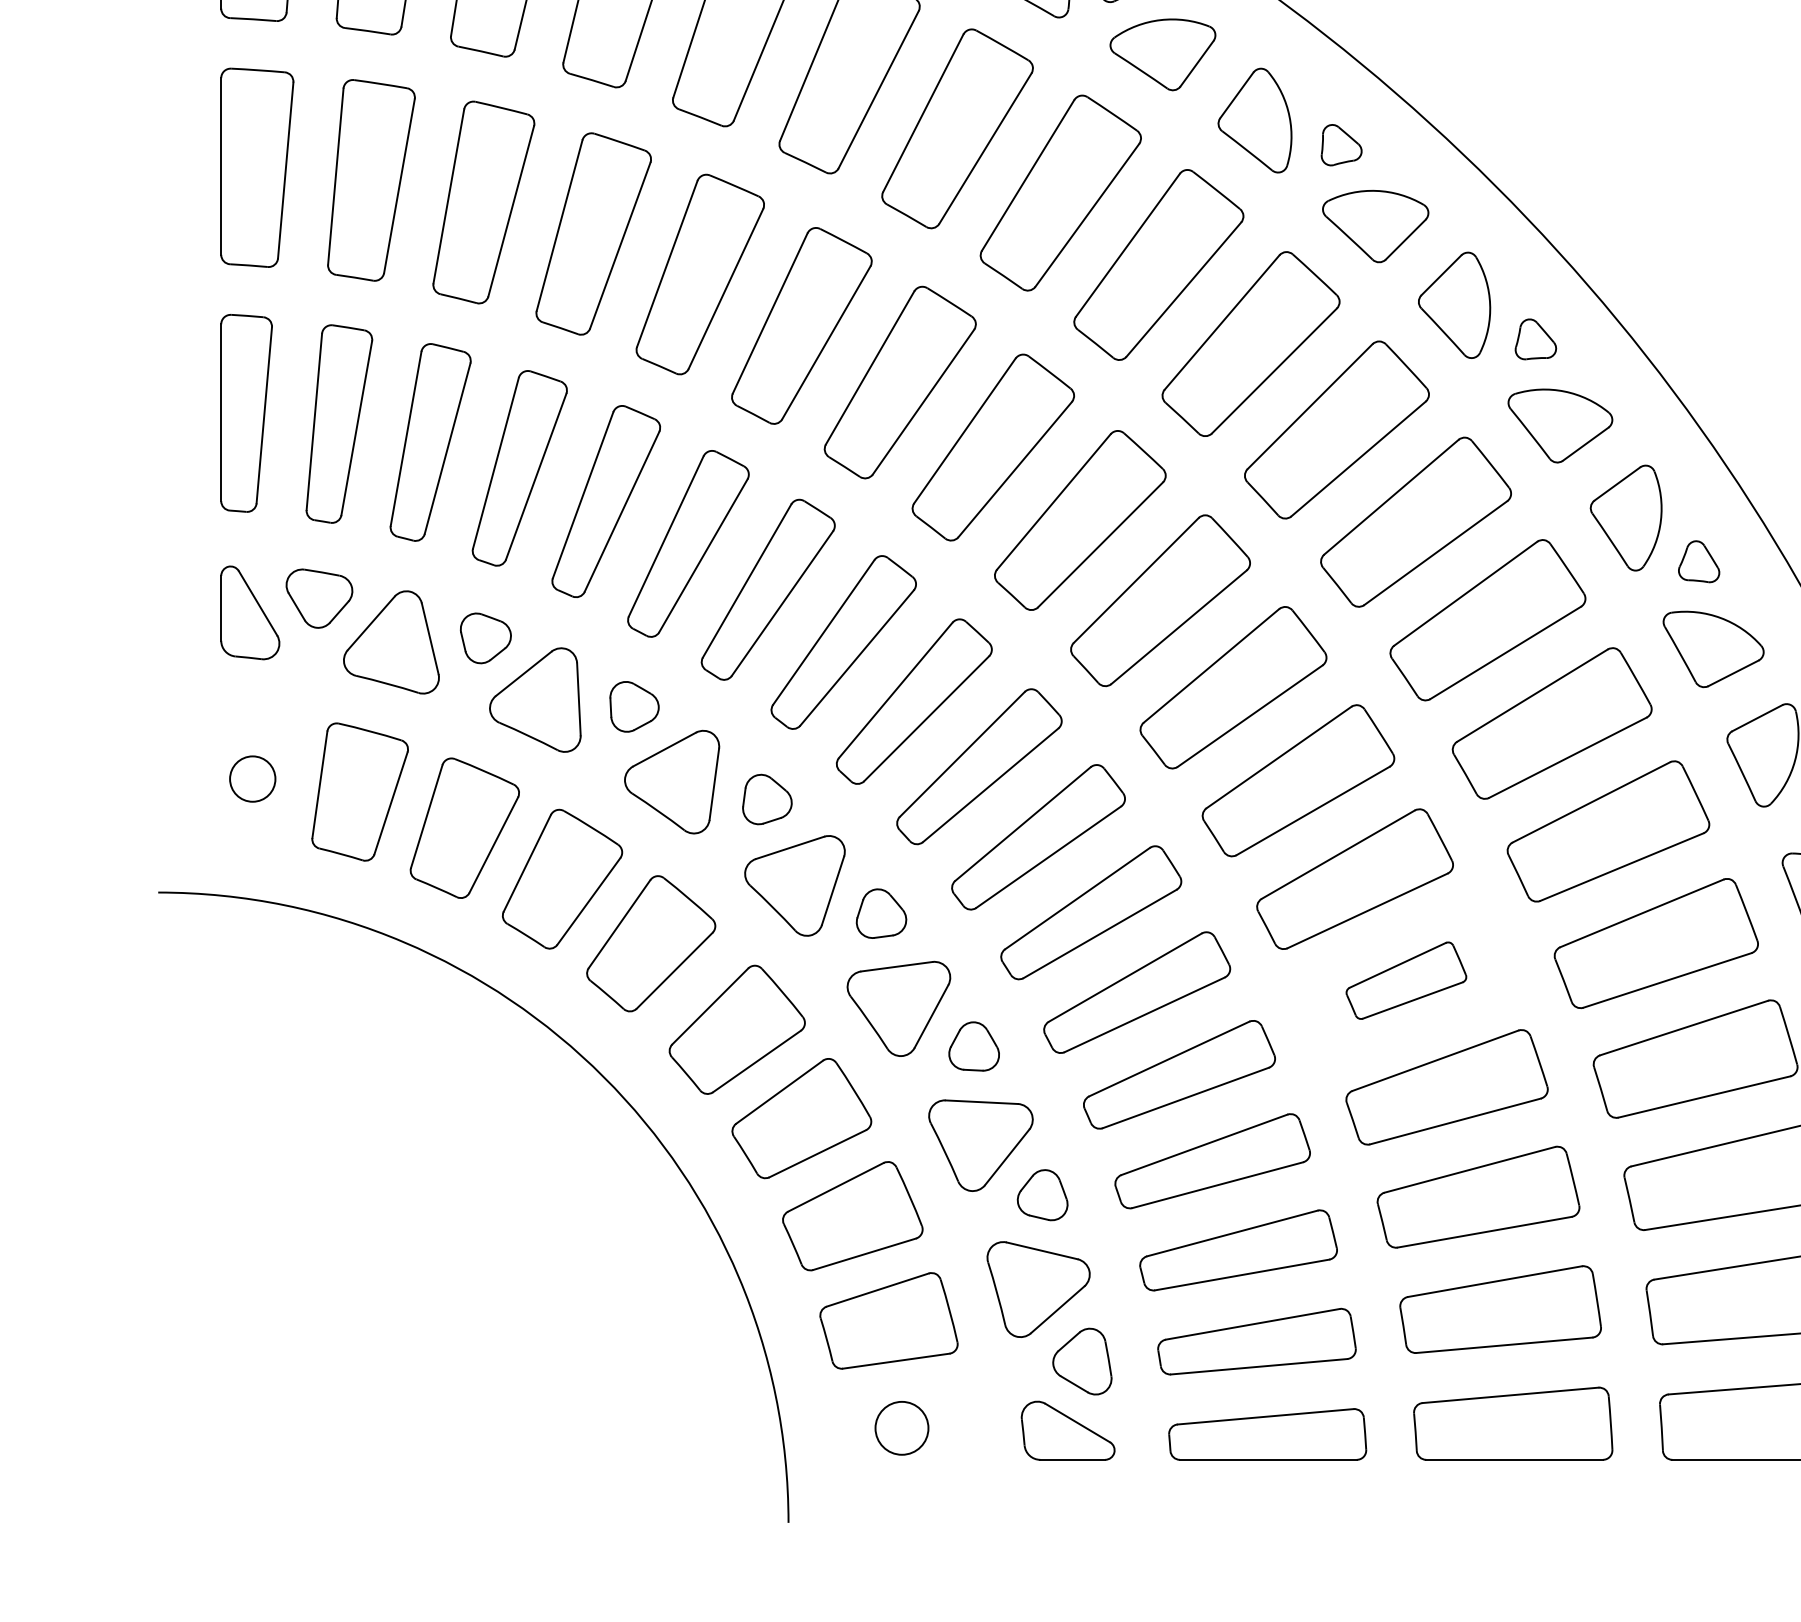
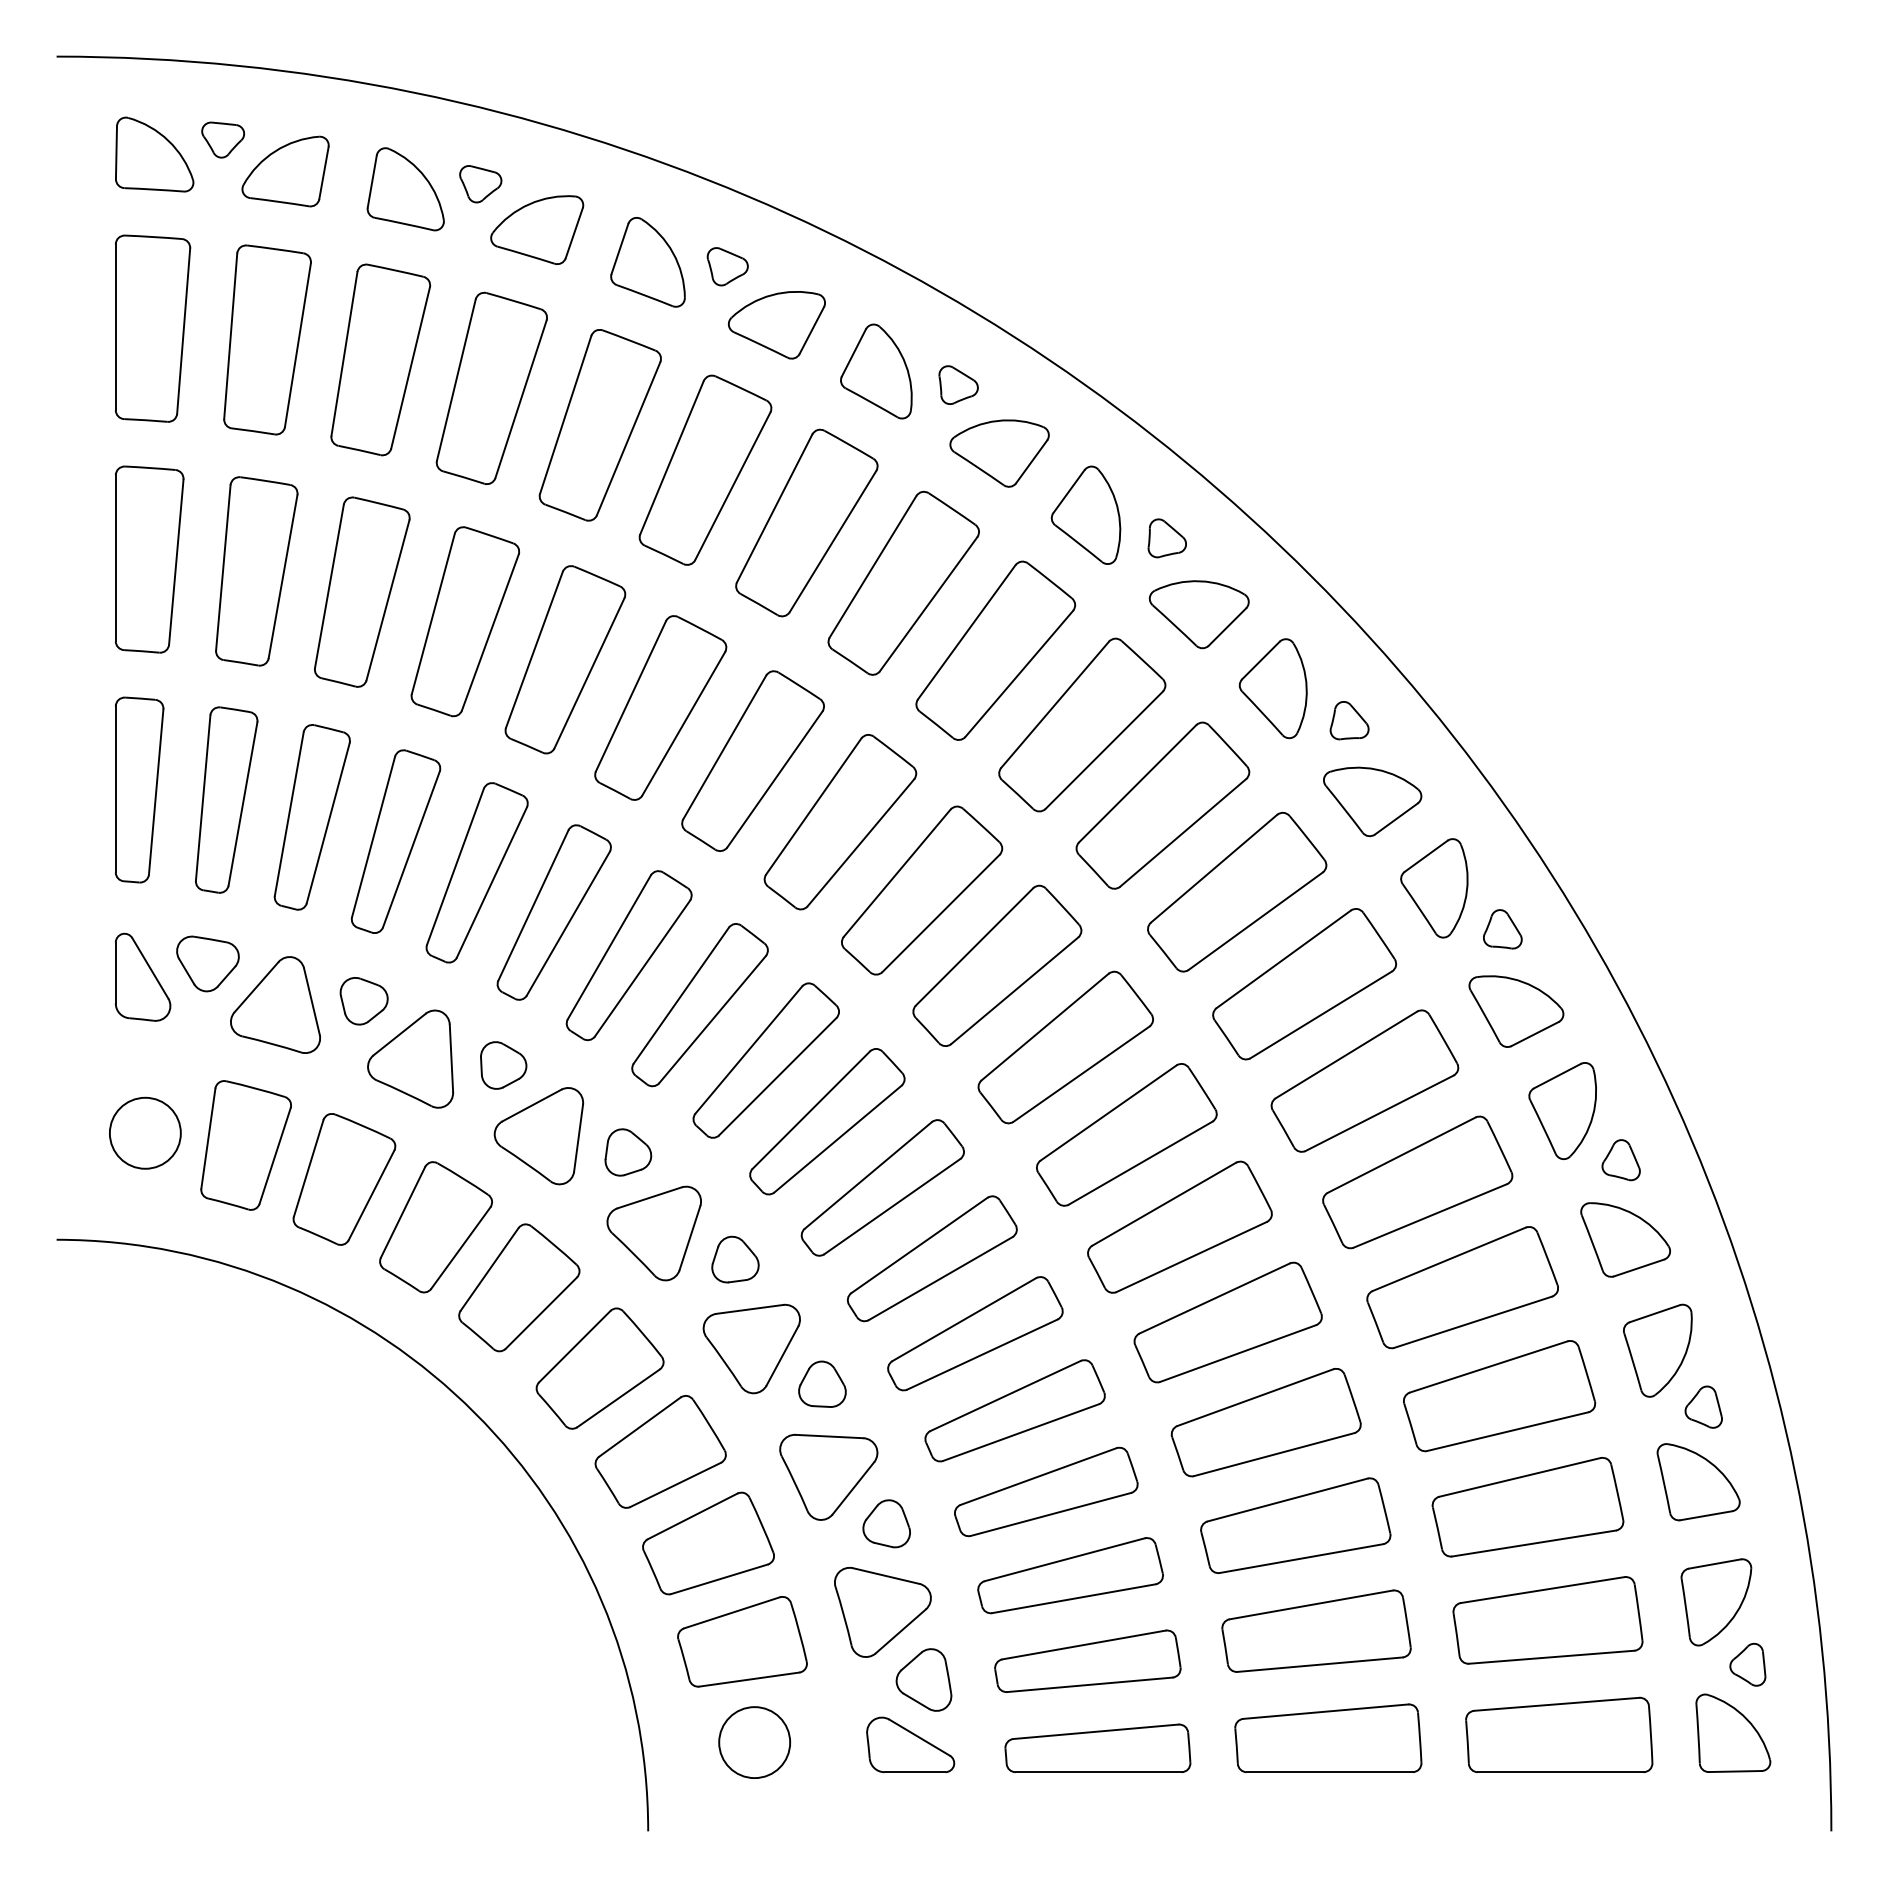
circle: (251, 778) -> (144, 1132), size x1.67
part: (1405, 980) -> (1227, 1322), size x1.67
circle: (901, 1428) -> (754, 1742), size x1.43

